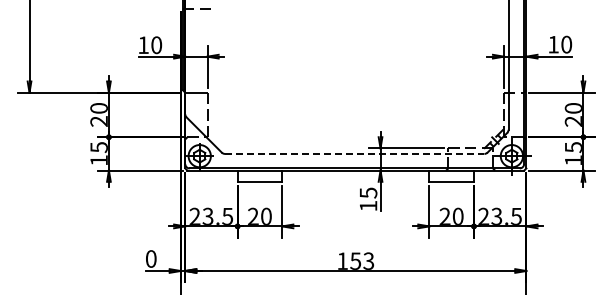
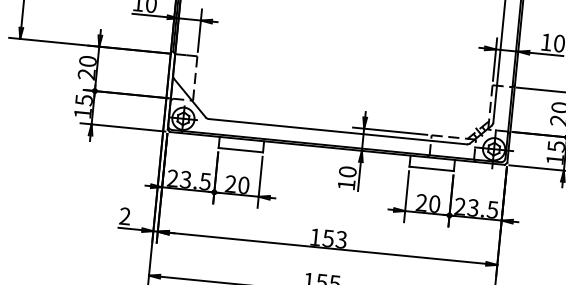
line: (354, 153) -> (337, 131), dashed -> solid
text: (368, 192) -> (347, 171), 15 -> 10
text: (150, 258) -> (124, 215), 0 -> 2

